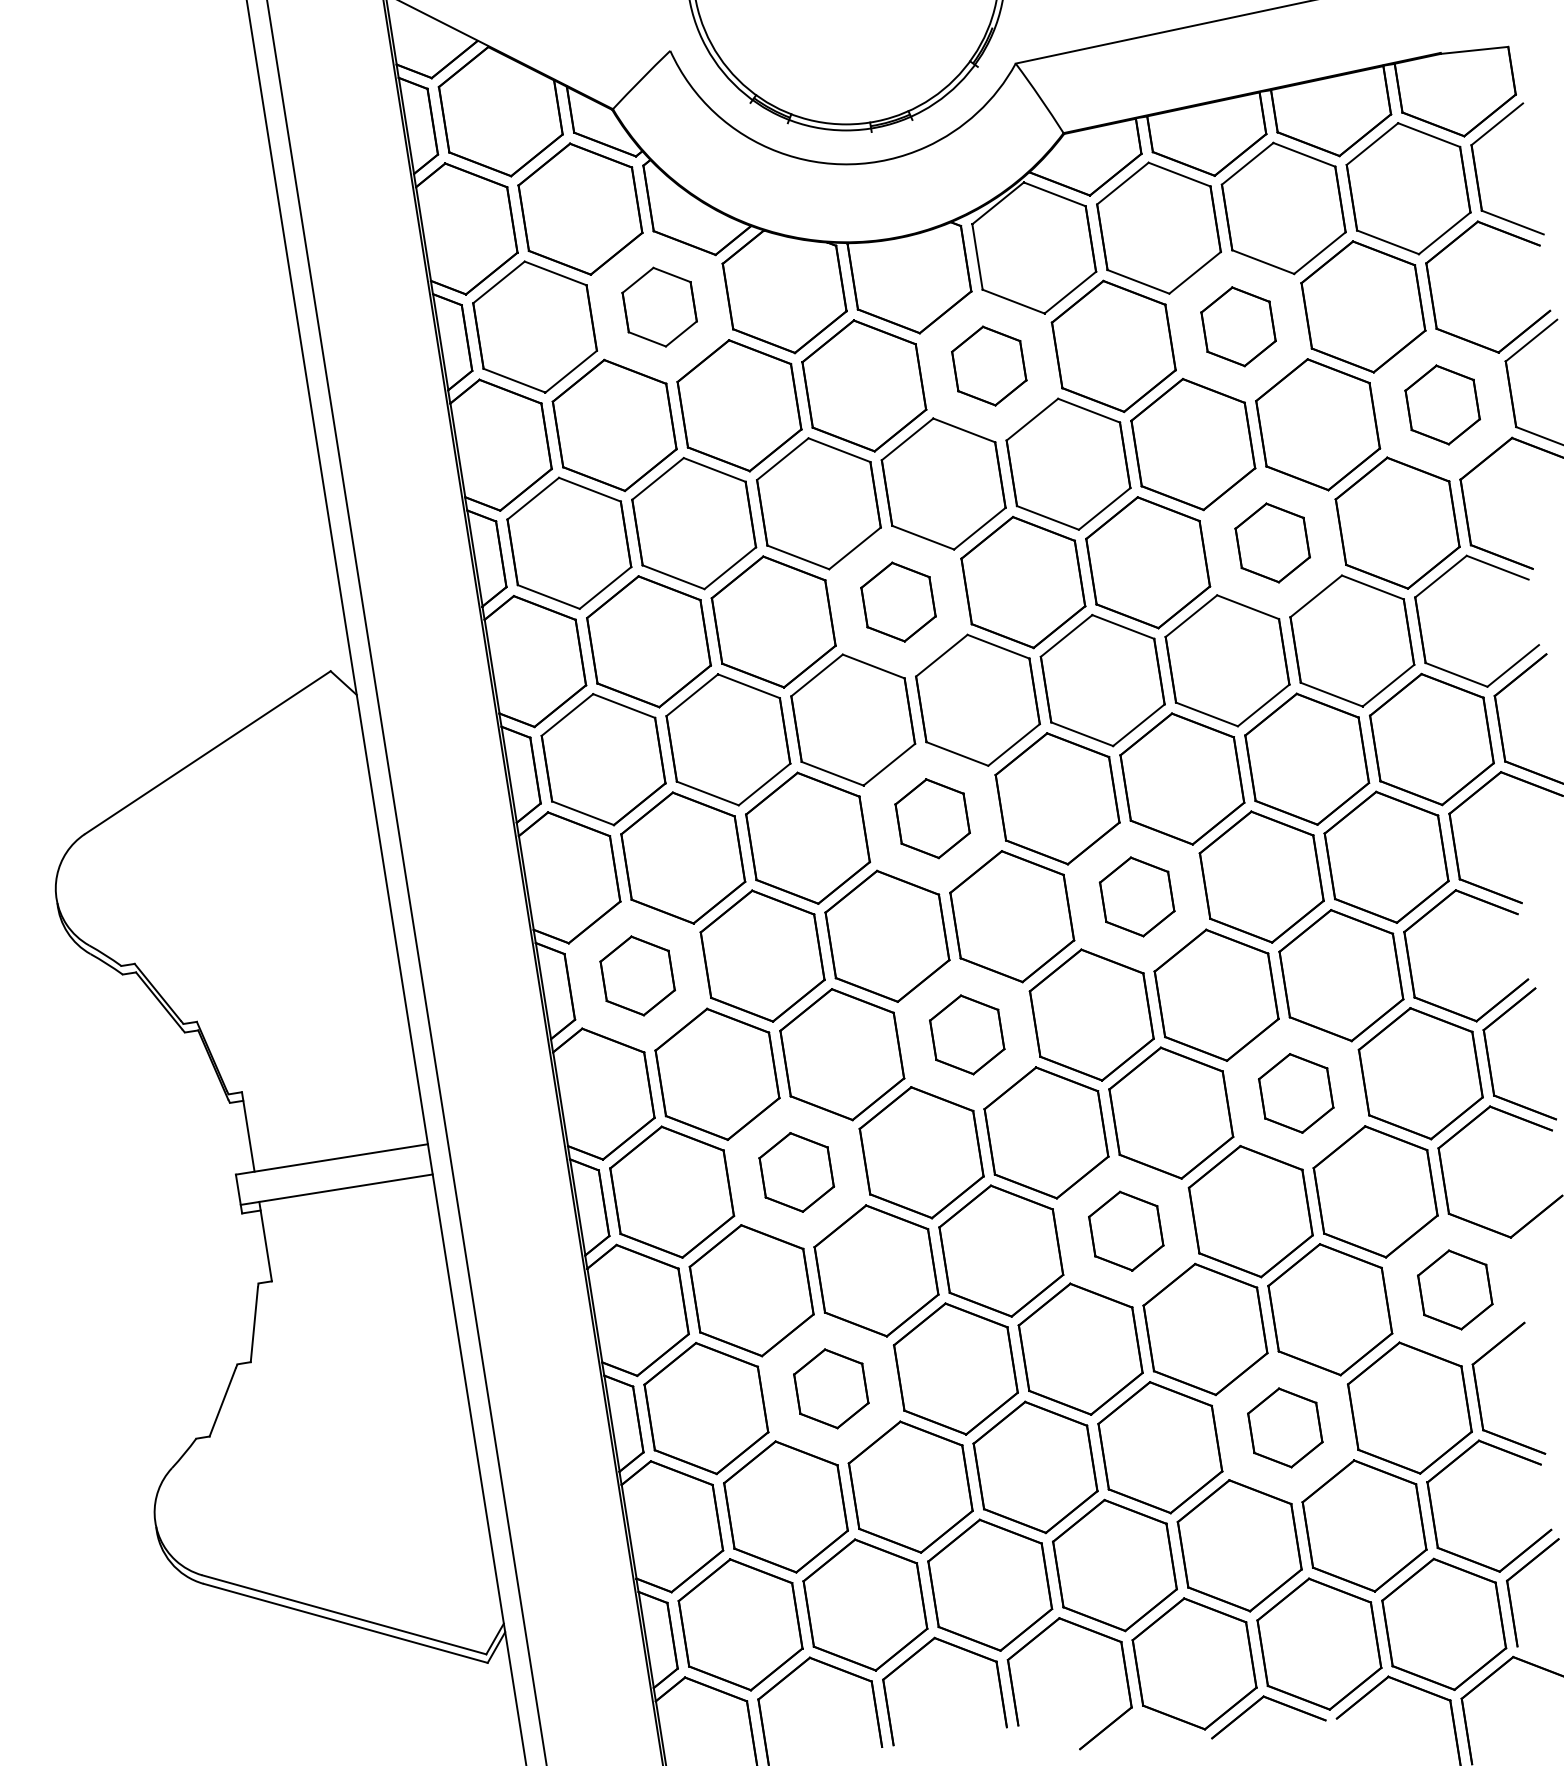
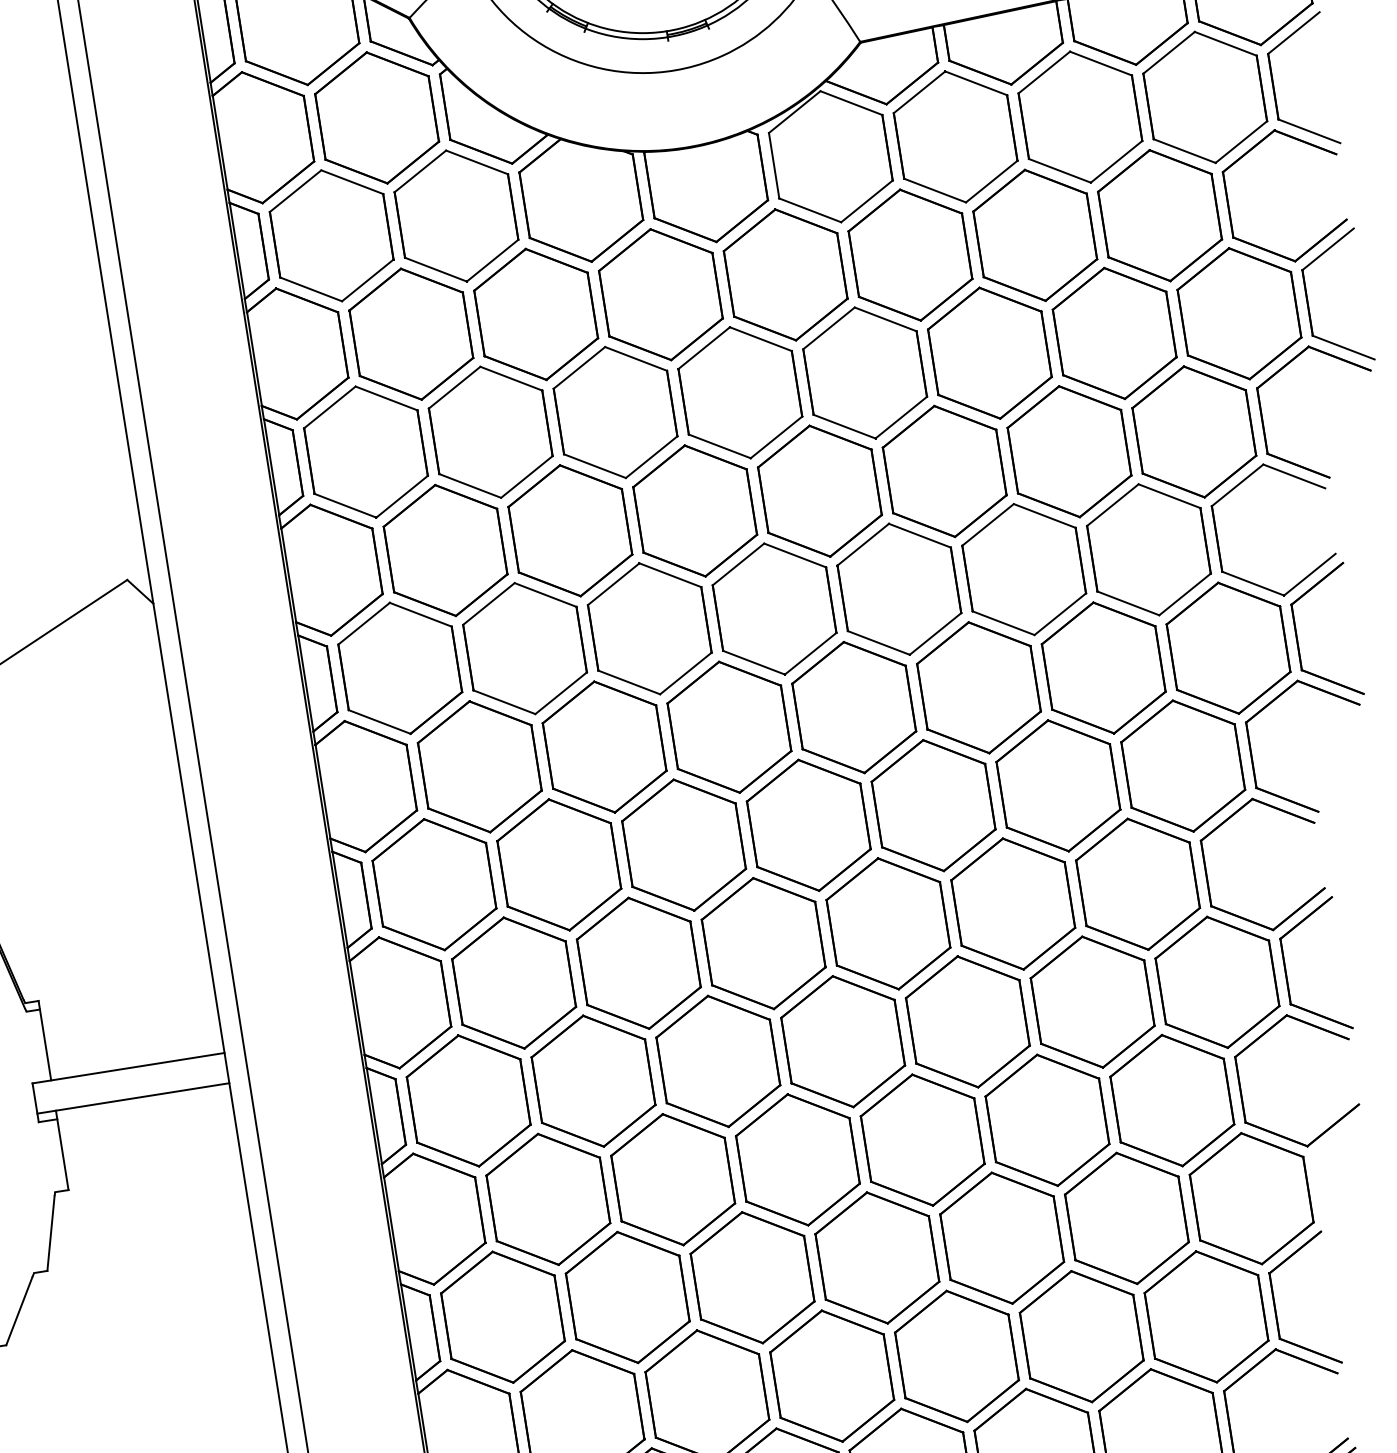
part: (659, 306) -> (456, 215), size x1.67
part: (1238, 326) -> (1035, 235), size x1.67
part: (989, 365) -> (786, 274), size x1.67
part: (1442, 404) -> (1239, 313), size x1.67
part: (1272, 542) -> (1069, 451), size x1.67
part: (898, 601) -> (695, 510), size x1.67
part: (932, 818) -> (729, 727), size x1.67
part: (1137, 896) -> (934, 805), size x1.67
part: (637, 975) -> (434, 884), size x1.67
part: (967, 1034) -> (764, 943), size x1.67
part: (1296, 1093) -> (1093, 1002), size x1.67
part: (796, 1172) -> (593, 1081), size x1.67
part: (1126, 1230) -> (923, 1139), size x1.67
part: (1455, 1289) -> (1252, 1198), size x1.67
part: (831, 1388) -> (628, 1297), size x1.67
part: (1285, 1427) -> (1082, 1336), size x1.67

